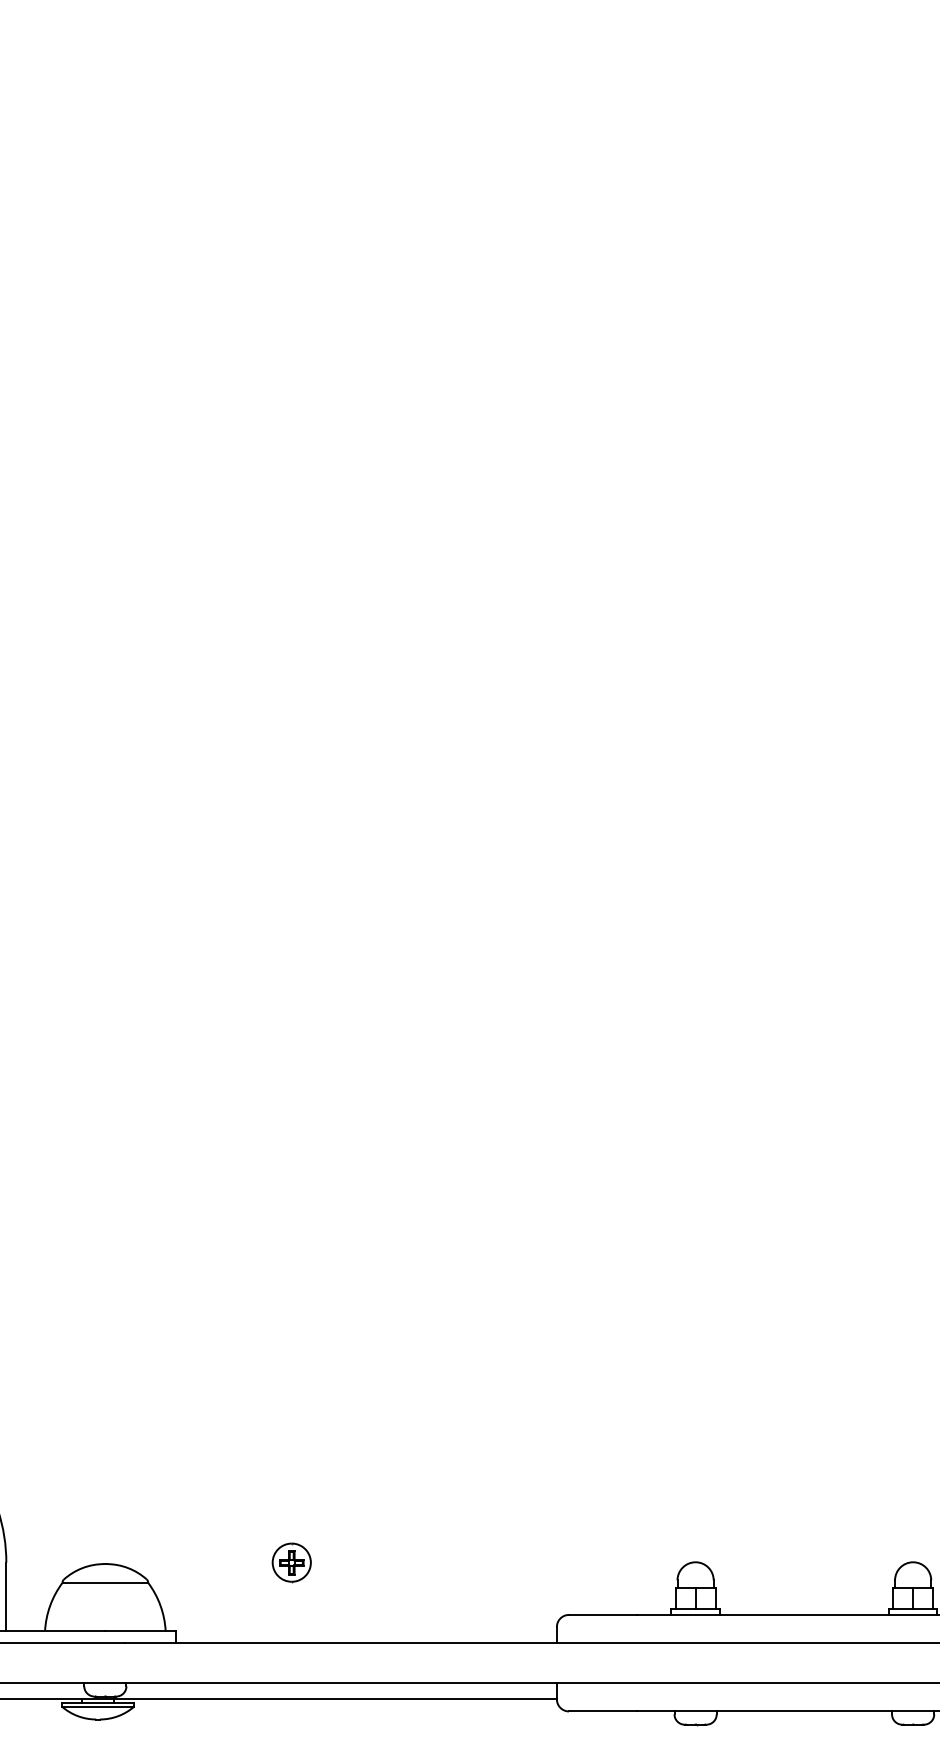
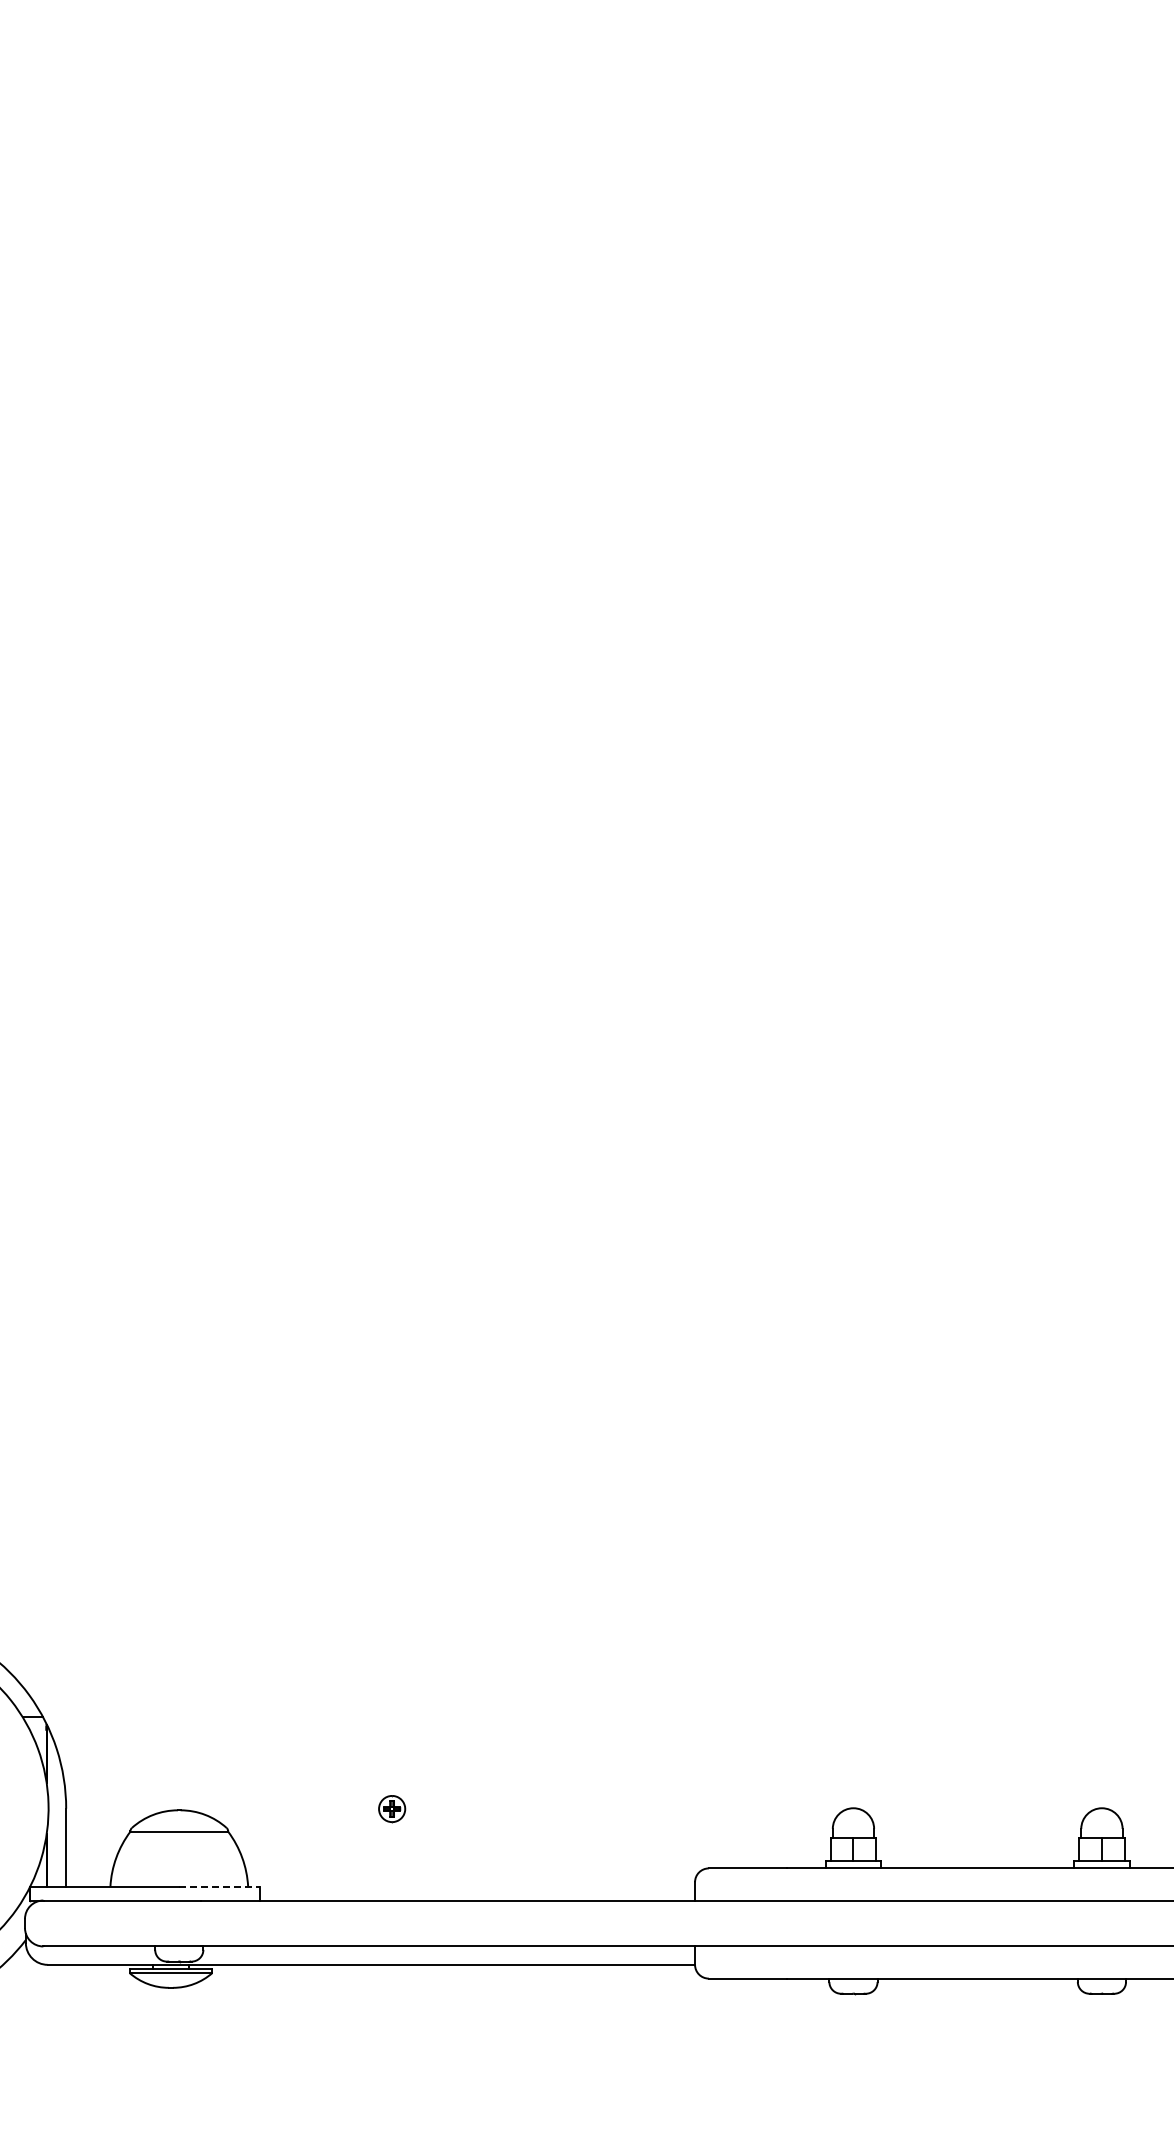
part: (291, 1563) -> (391, 1809), size x0.6
line: (140, 1630) -> (219, 1886), solid -> dashed

